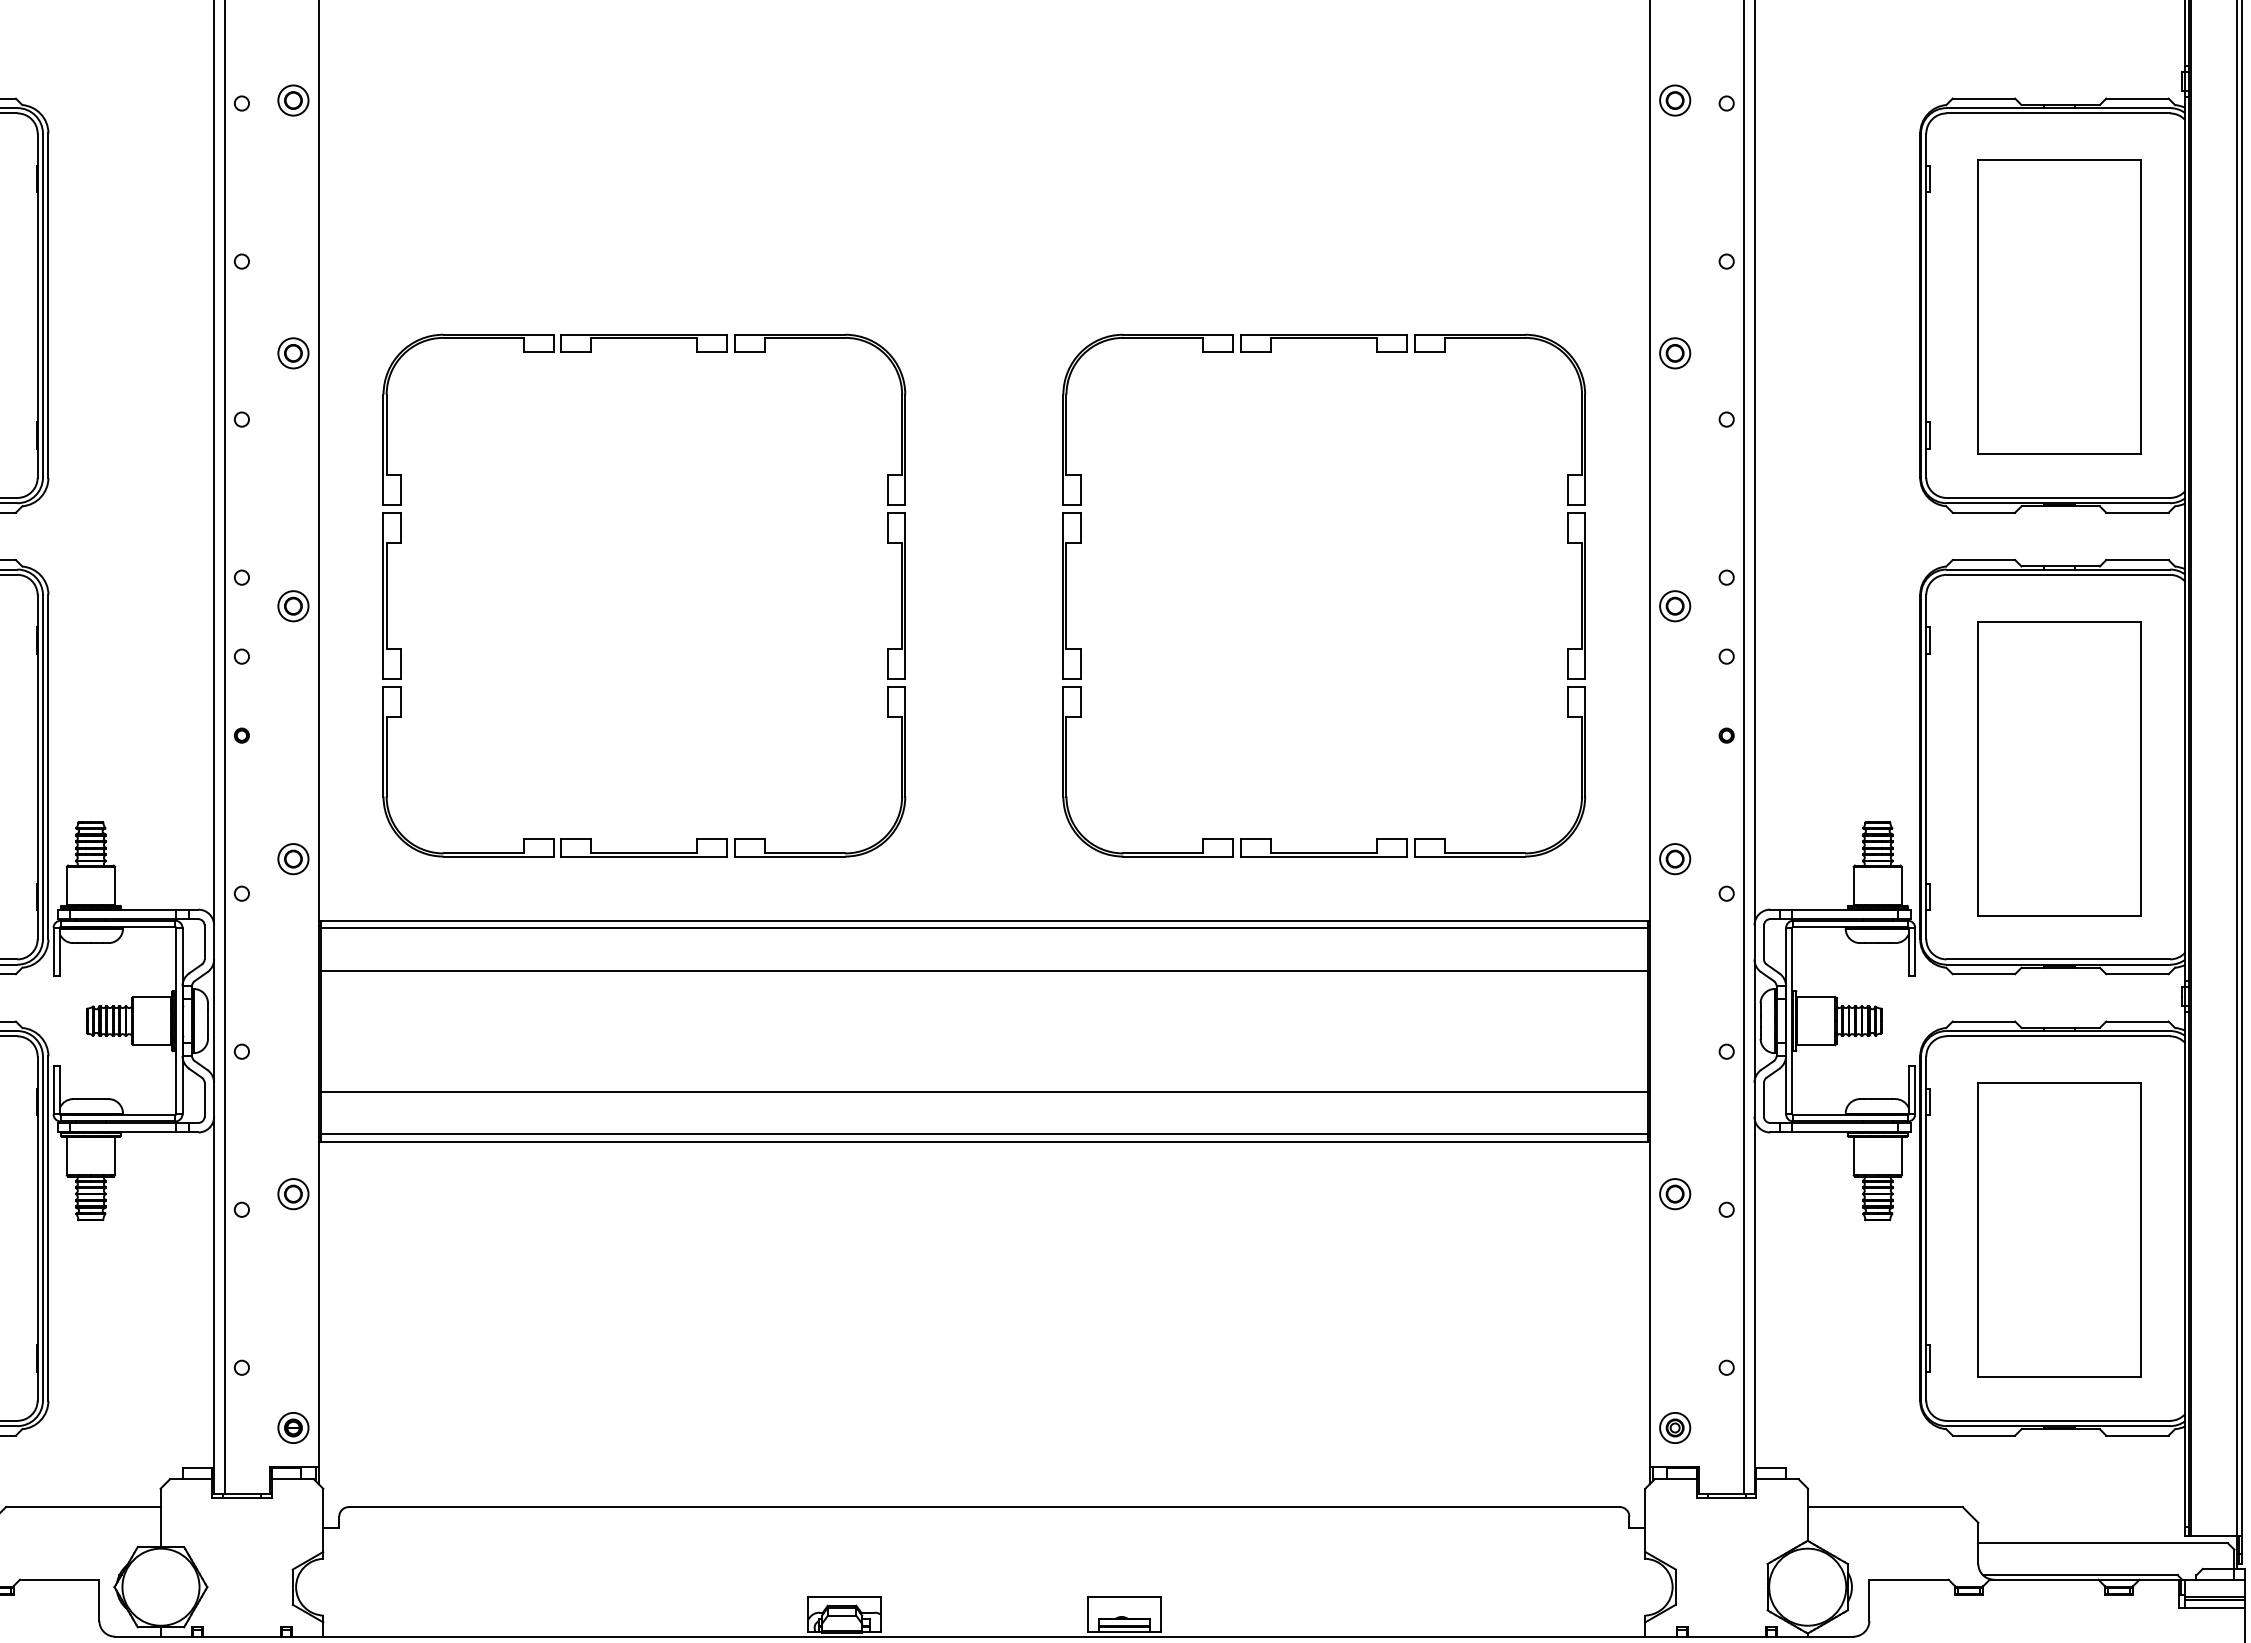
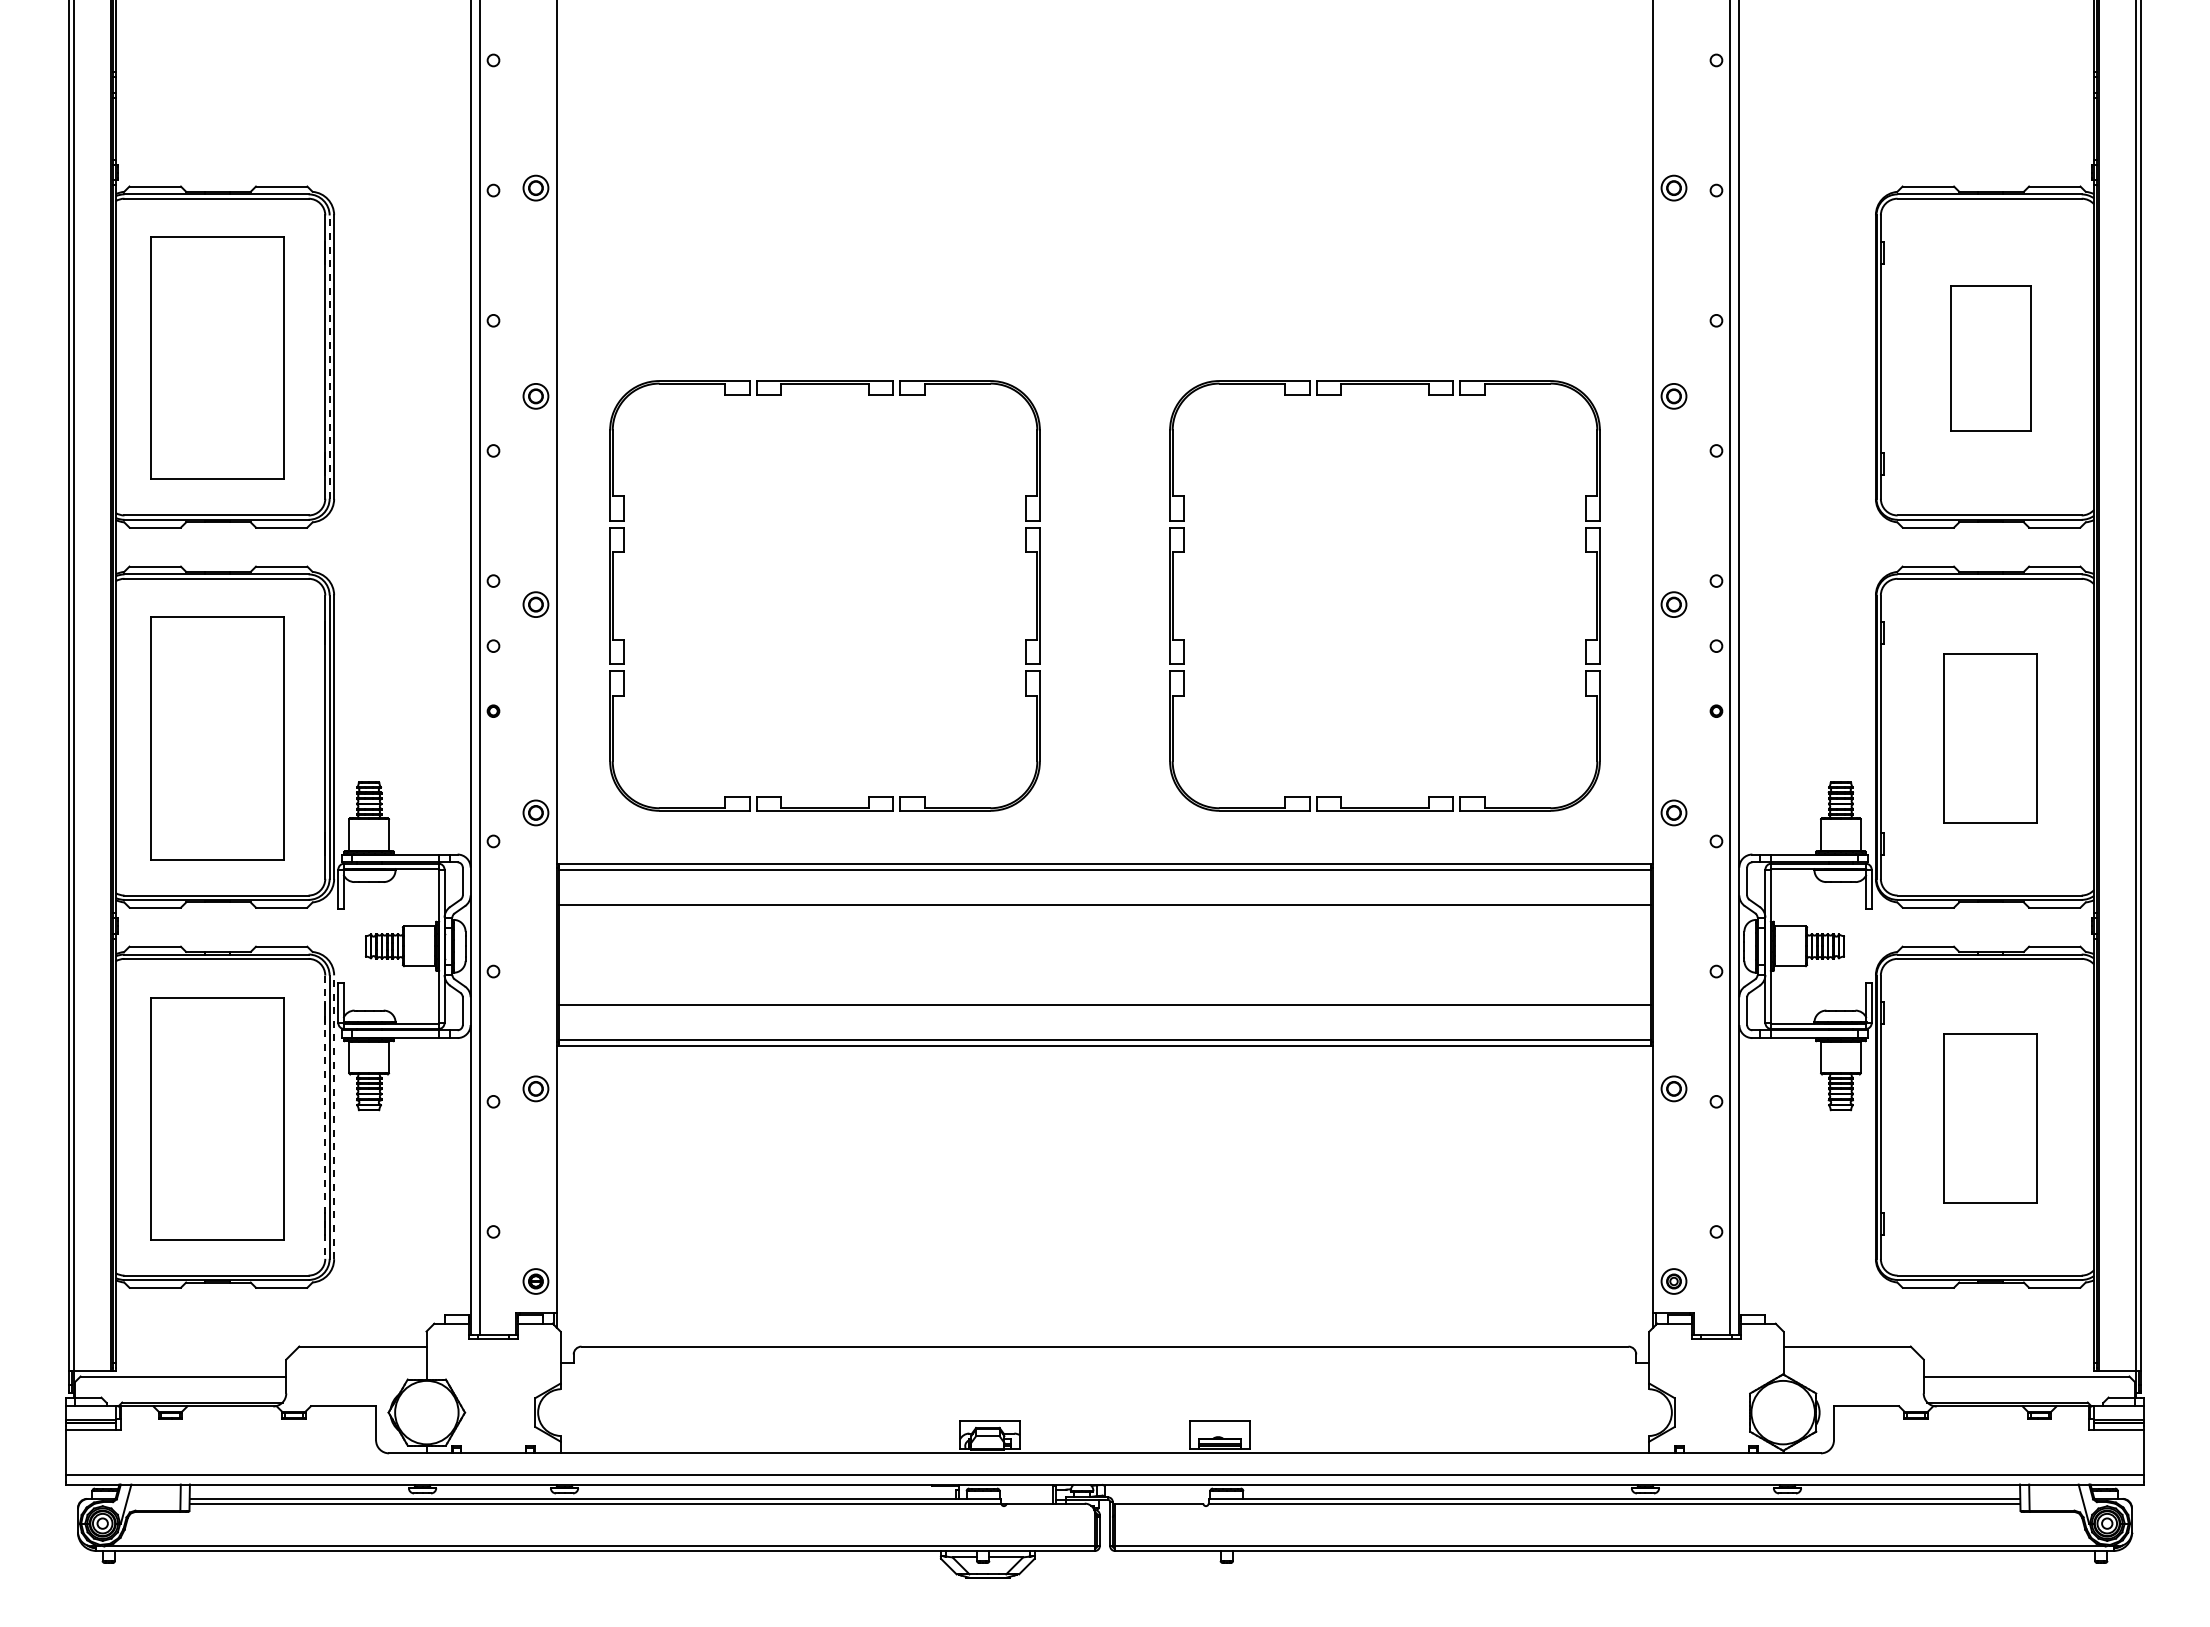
line: (42, 306) -> (329, 357), solid -> dashed
part: (2059, 306) -> (1990, 357), size x0.6
part: (2059, 768) -> (1990, 738), size x0.7
line: (37, 1228) -> (325, 1117), solid -> dashed
line: (48, 1228) -> (334, 1117), solid -> dashed
part: (2059, 1230) -> (1990, 1118), size x0.7

